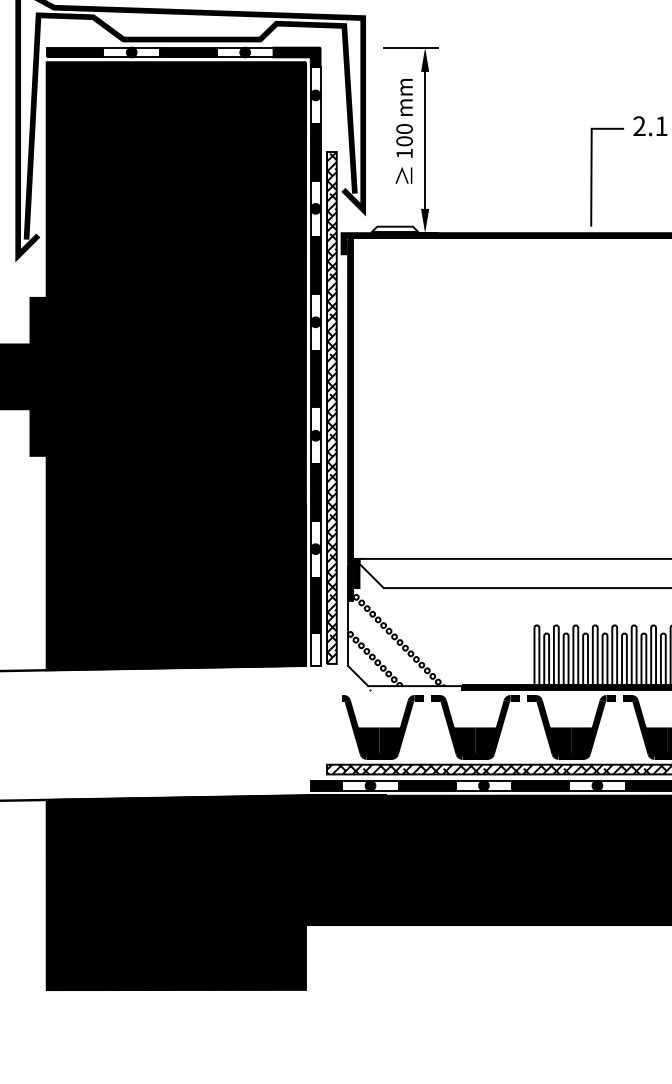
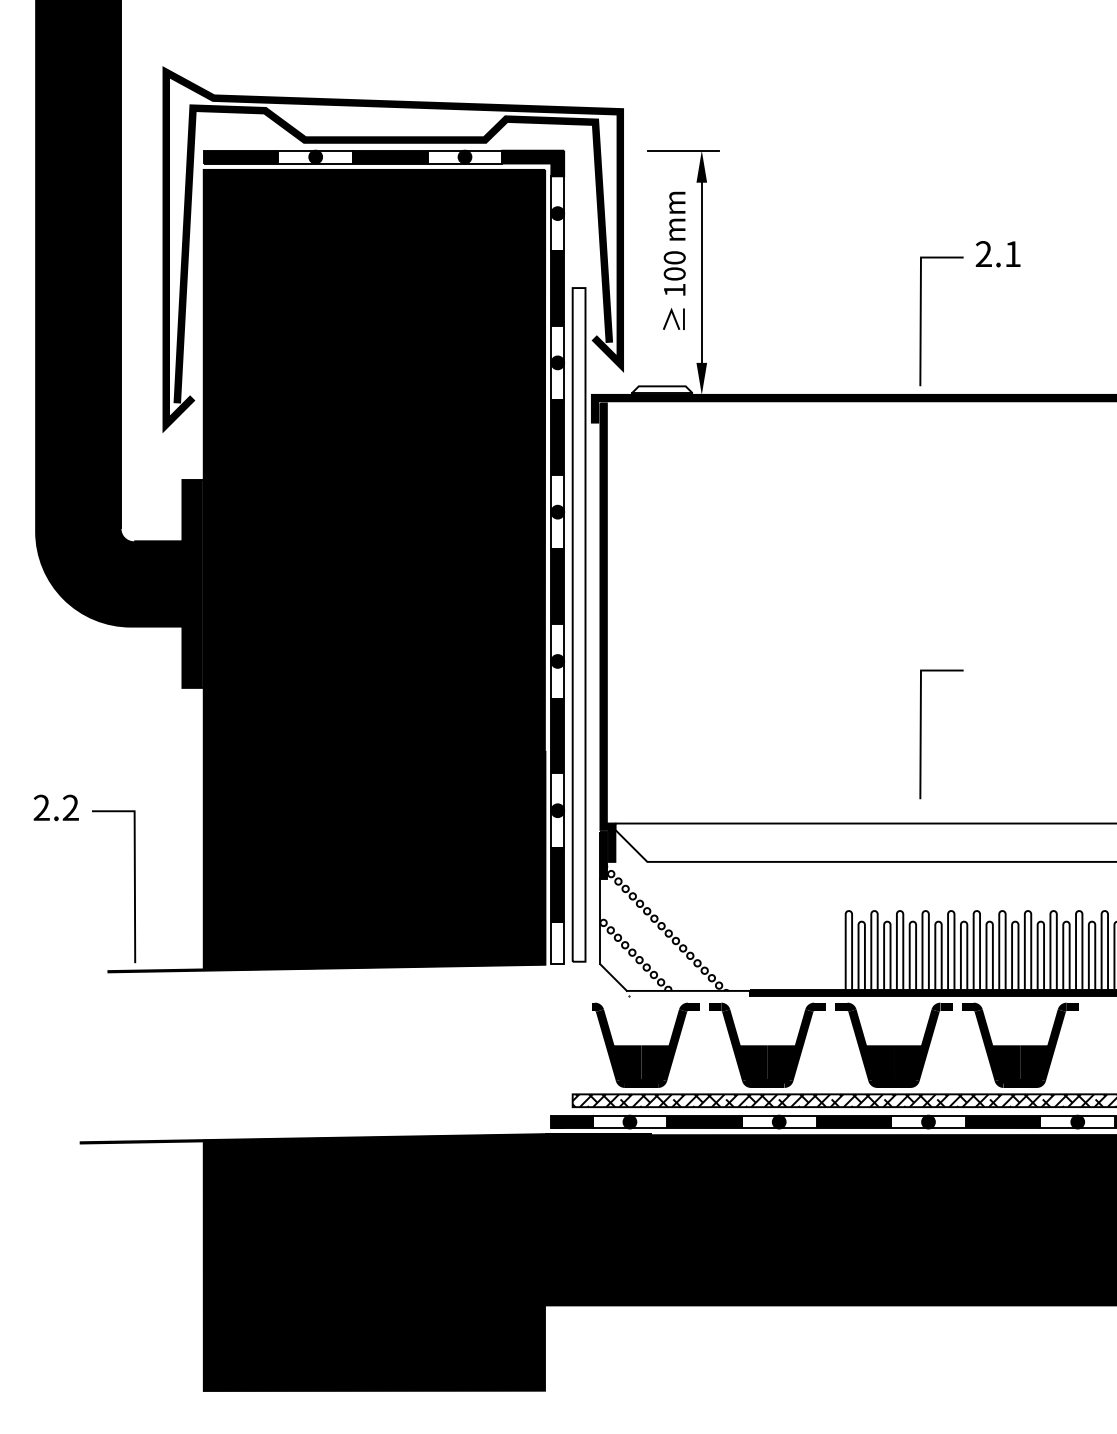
hatch: (331, 407) -> (578, 624), removed
line: (592, 491) -> (921, 734), added

